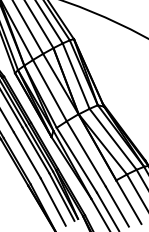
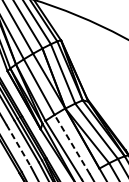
line: (86, 153) -> (72, 144), solid -> dashed
line: (27, 155) -> (18, 145), solid -> dashed

